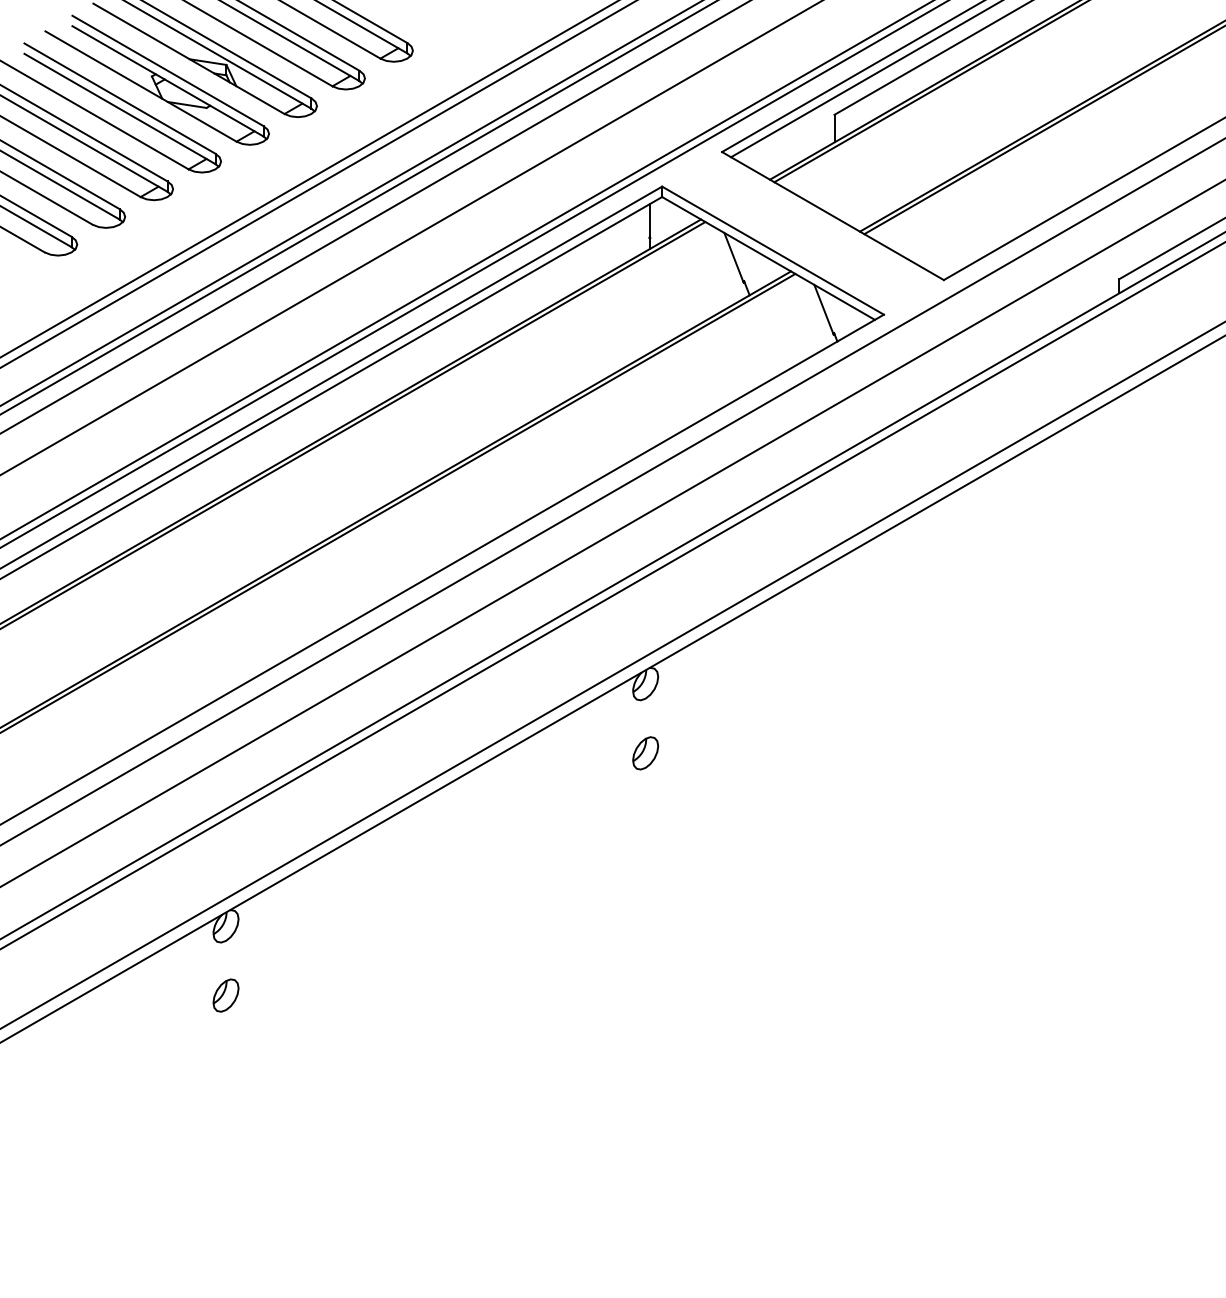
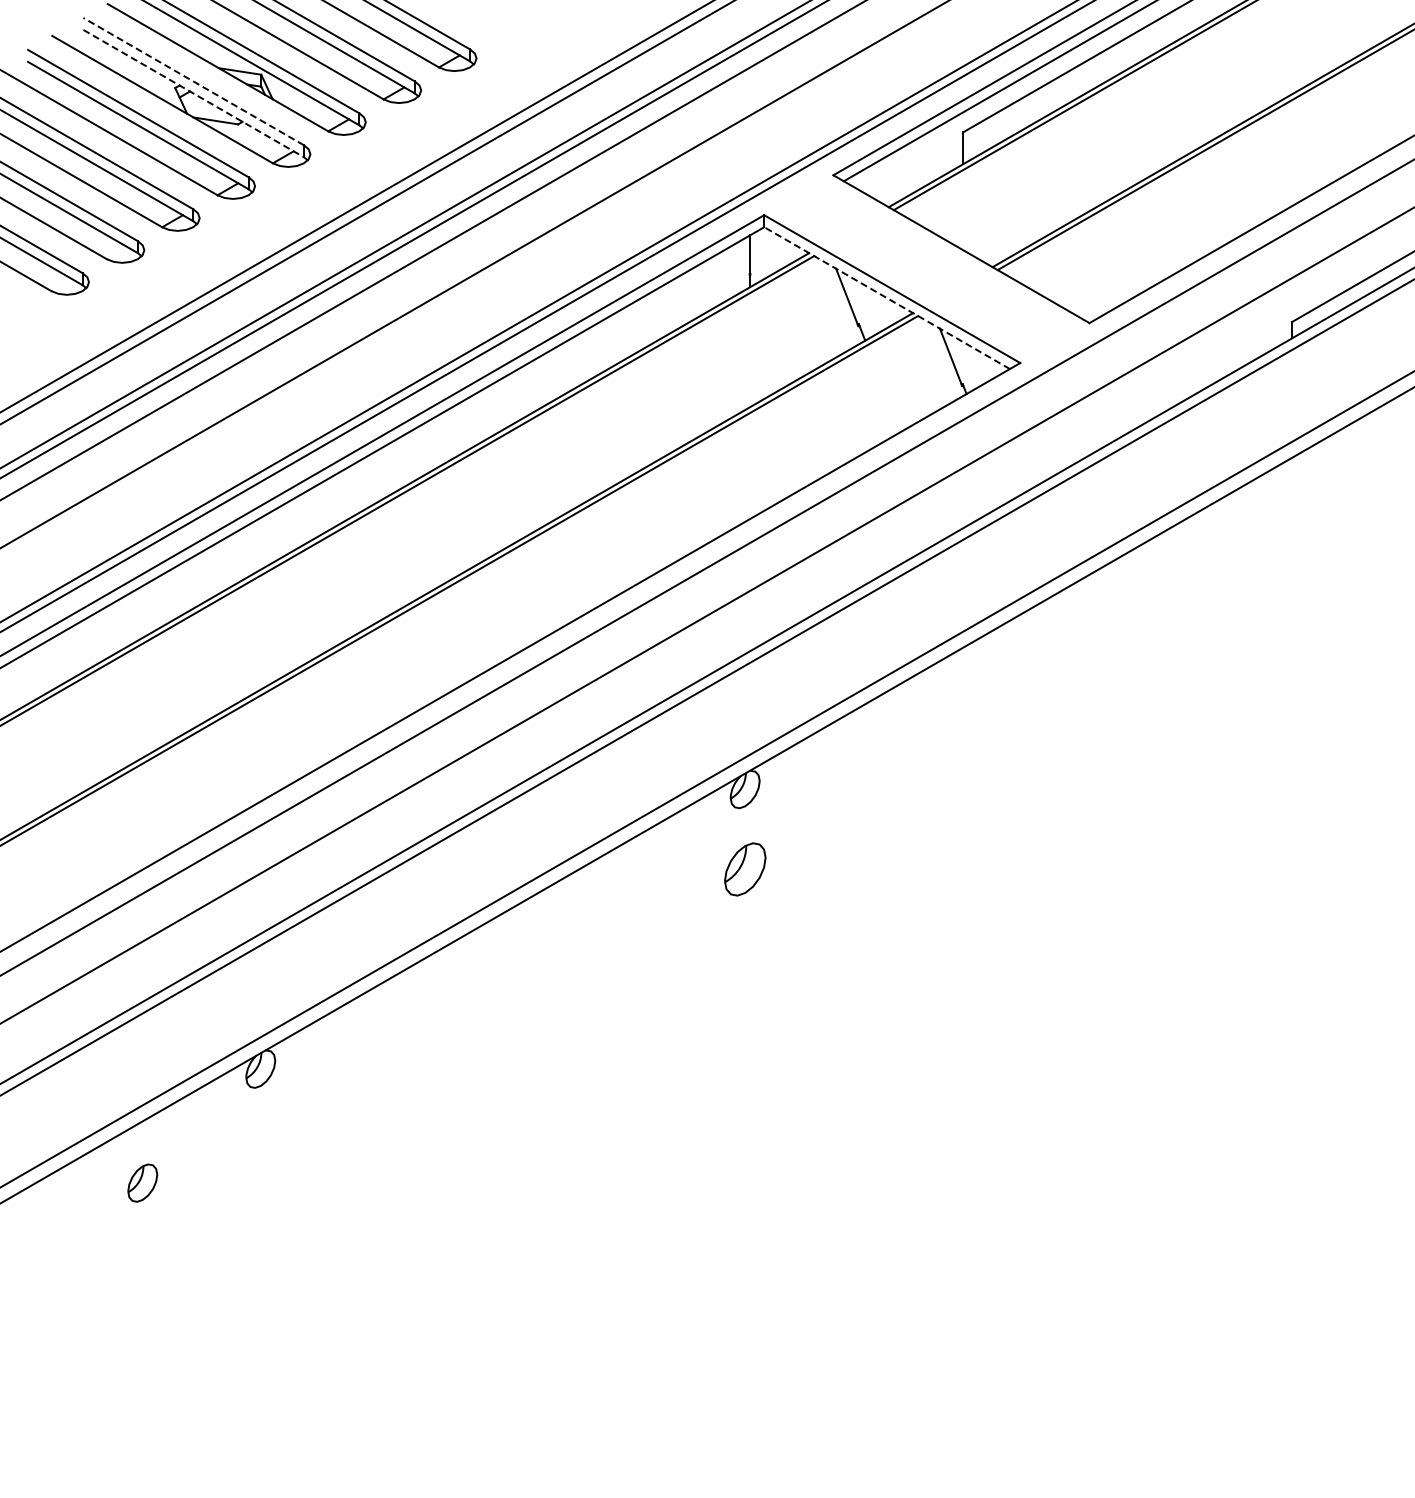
line: (167, 70) -> (193, 81), solid -> dashed
line: (168, 81) -> (194, 93), solid -> dashed
line: (768, 258) -> (887, 298), solid -> dashed
part: (645, 753) -> (744, 869), size x1.4
part: (225, 995) -> (142, 1182), moved

